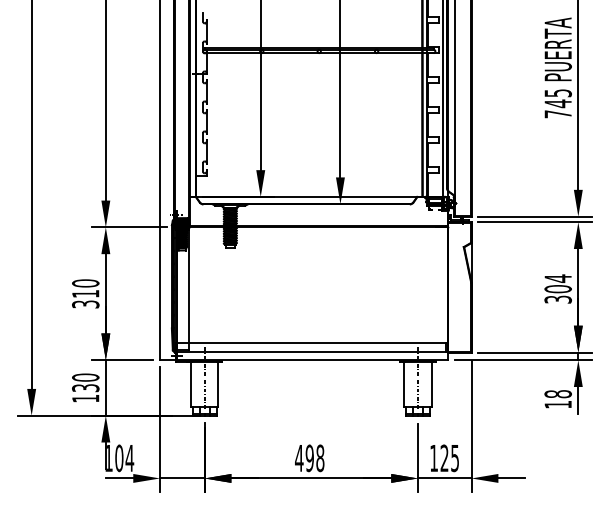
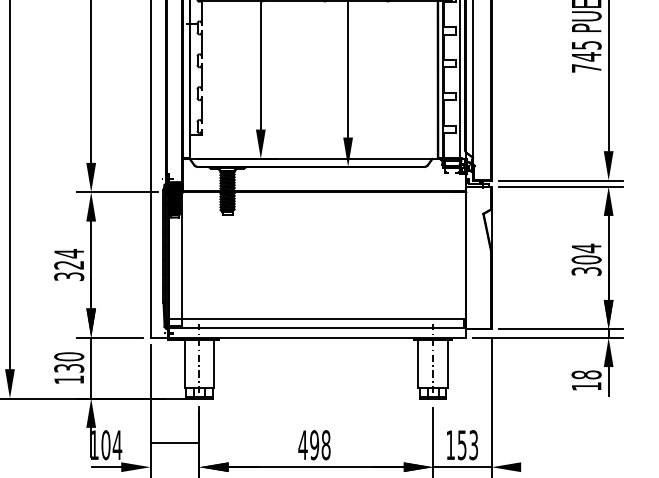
text: (85, 288) -> (68, 259), 310 -> 324
text: (449, 458) -> (467, 445), 125 -> 153
line: (182, 478) -> (175, 443), moved
line: (511, 478) -> (535, 467), removed

